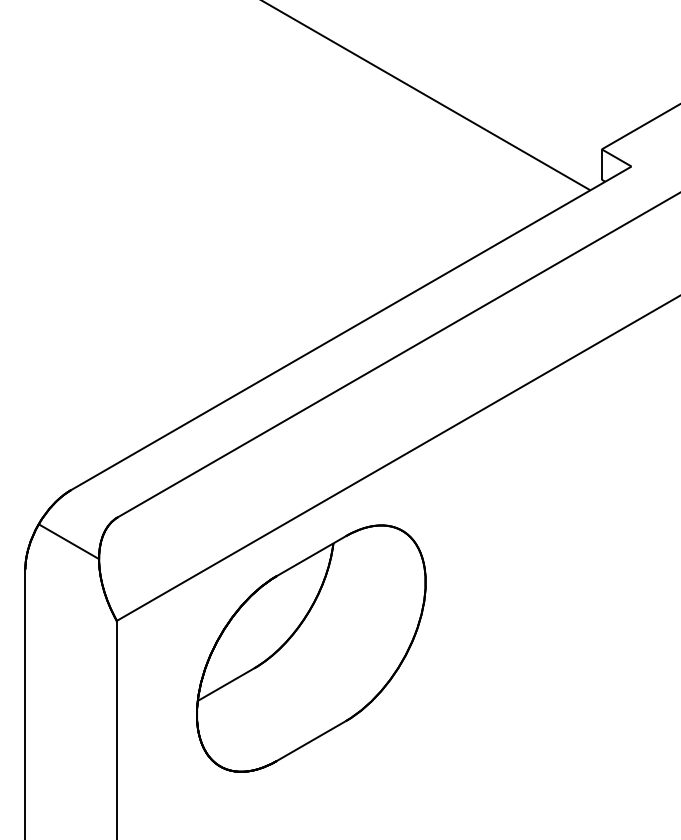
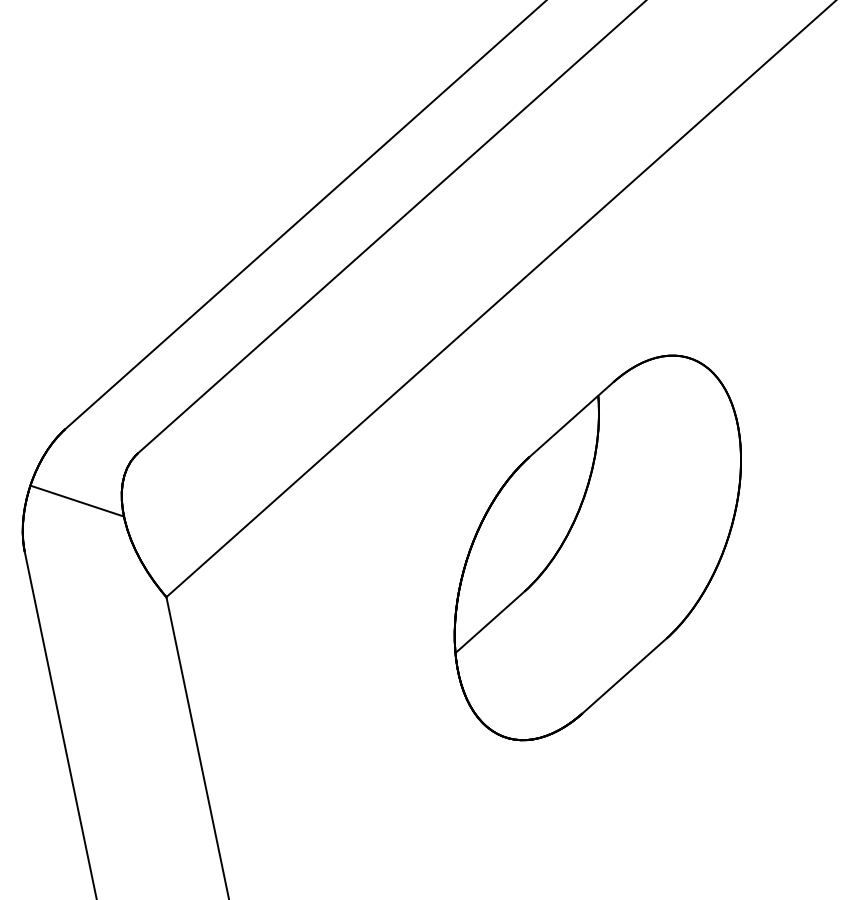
part: (311, 648) -> (598, 547), moved

